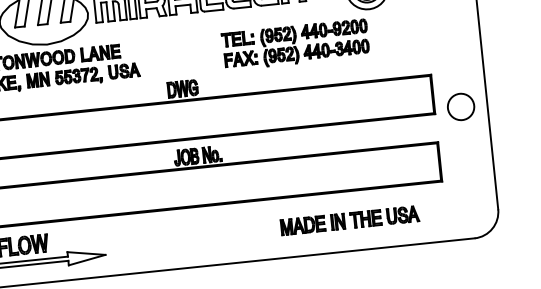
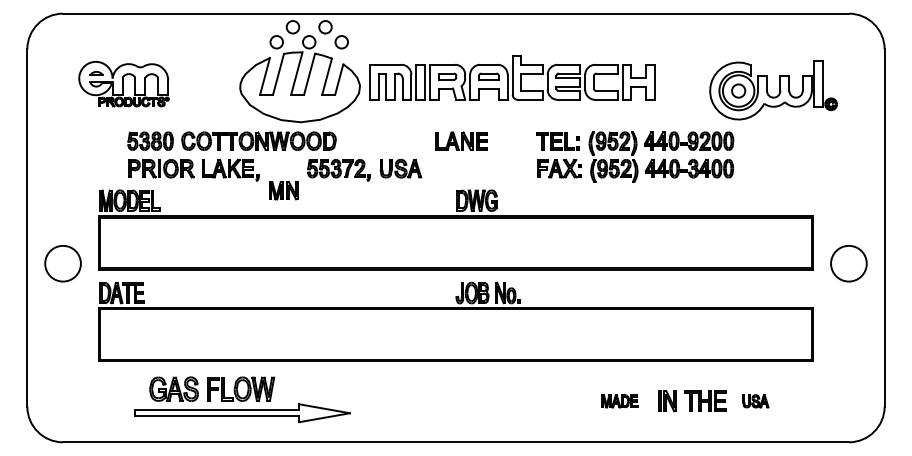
part: (100, 52) -> (461, 140), moved
part: (37, 79) -> (283, 190), moved
part: (402, 215) -> (755, 401), size x0.6
part: (302, 225) -> (619, 401), size x0.6

